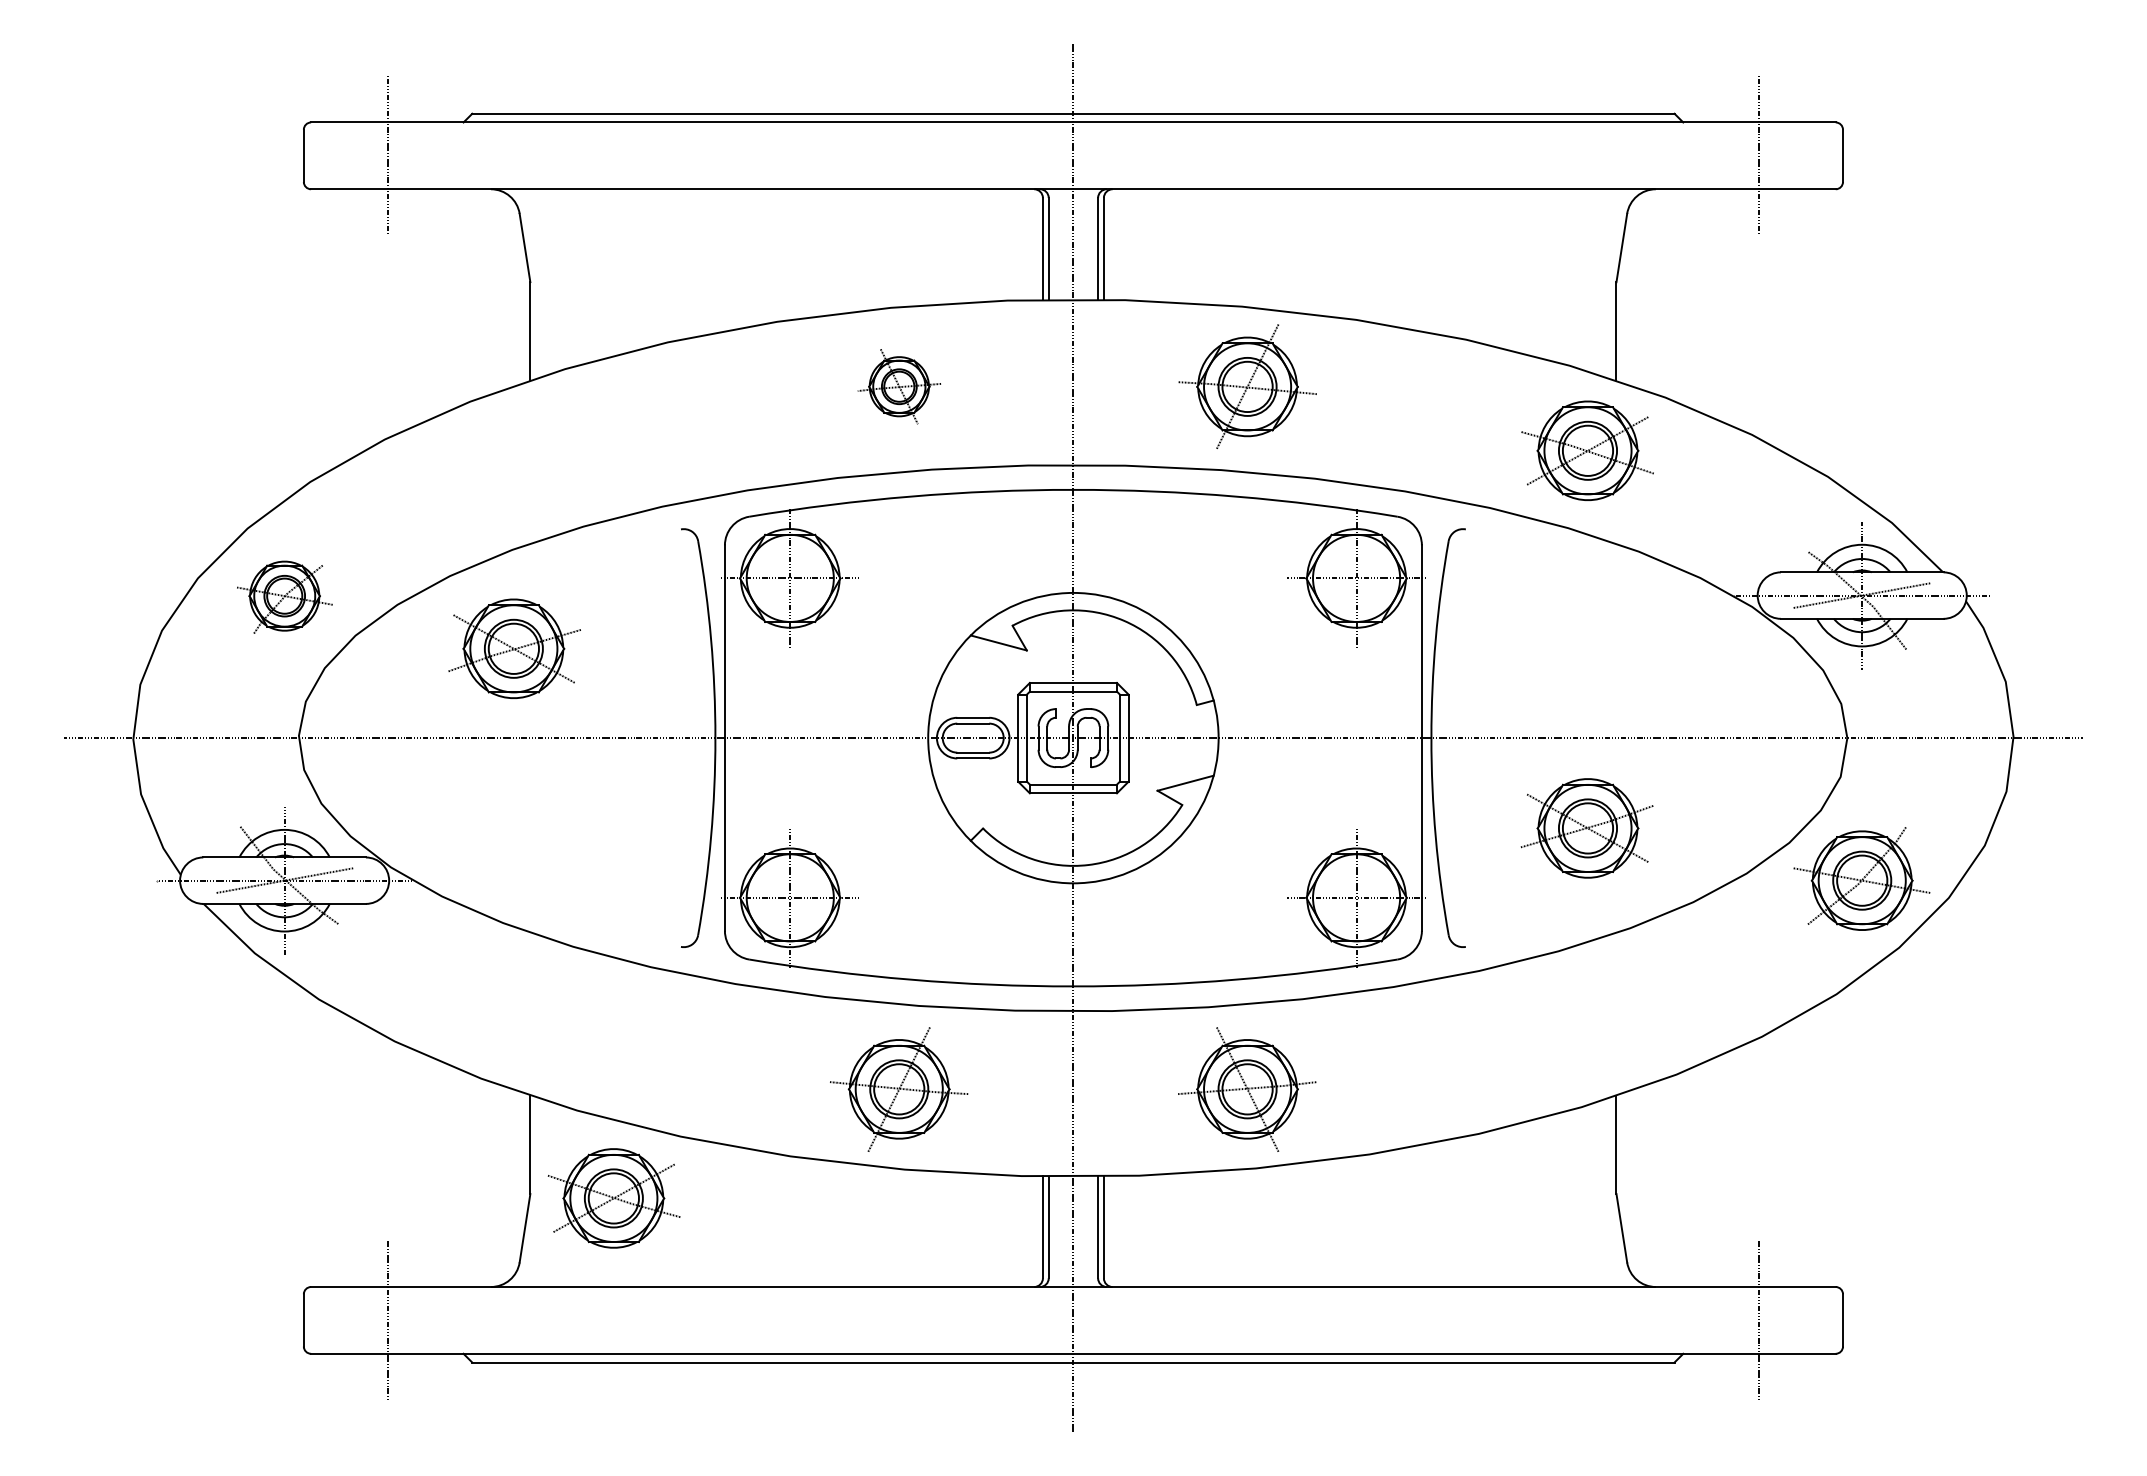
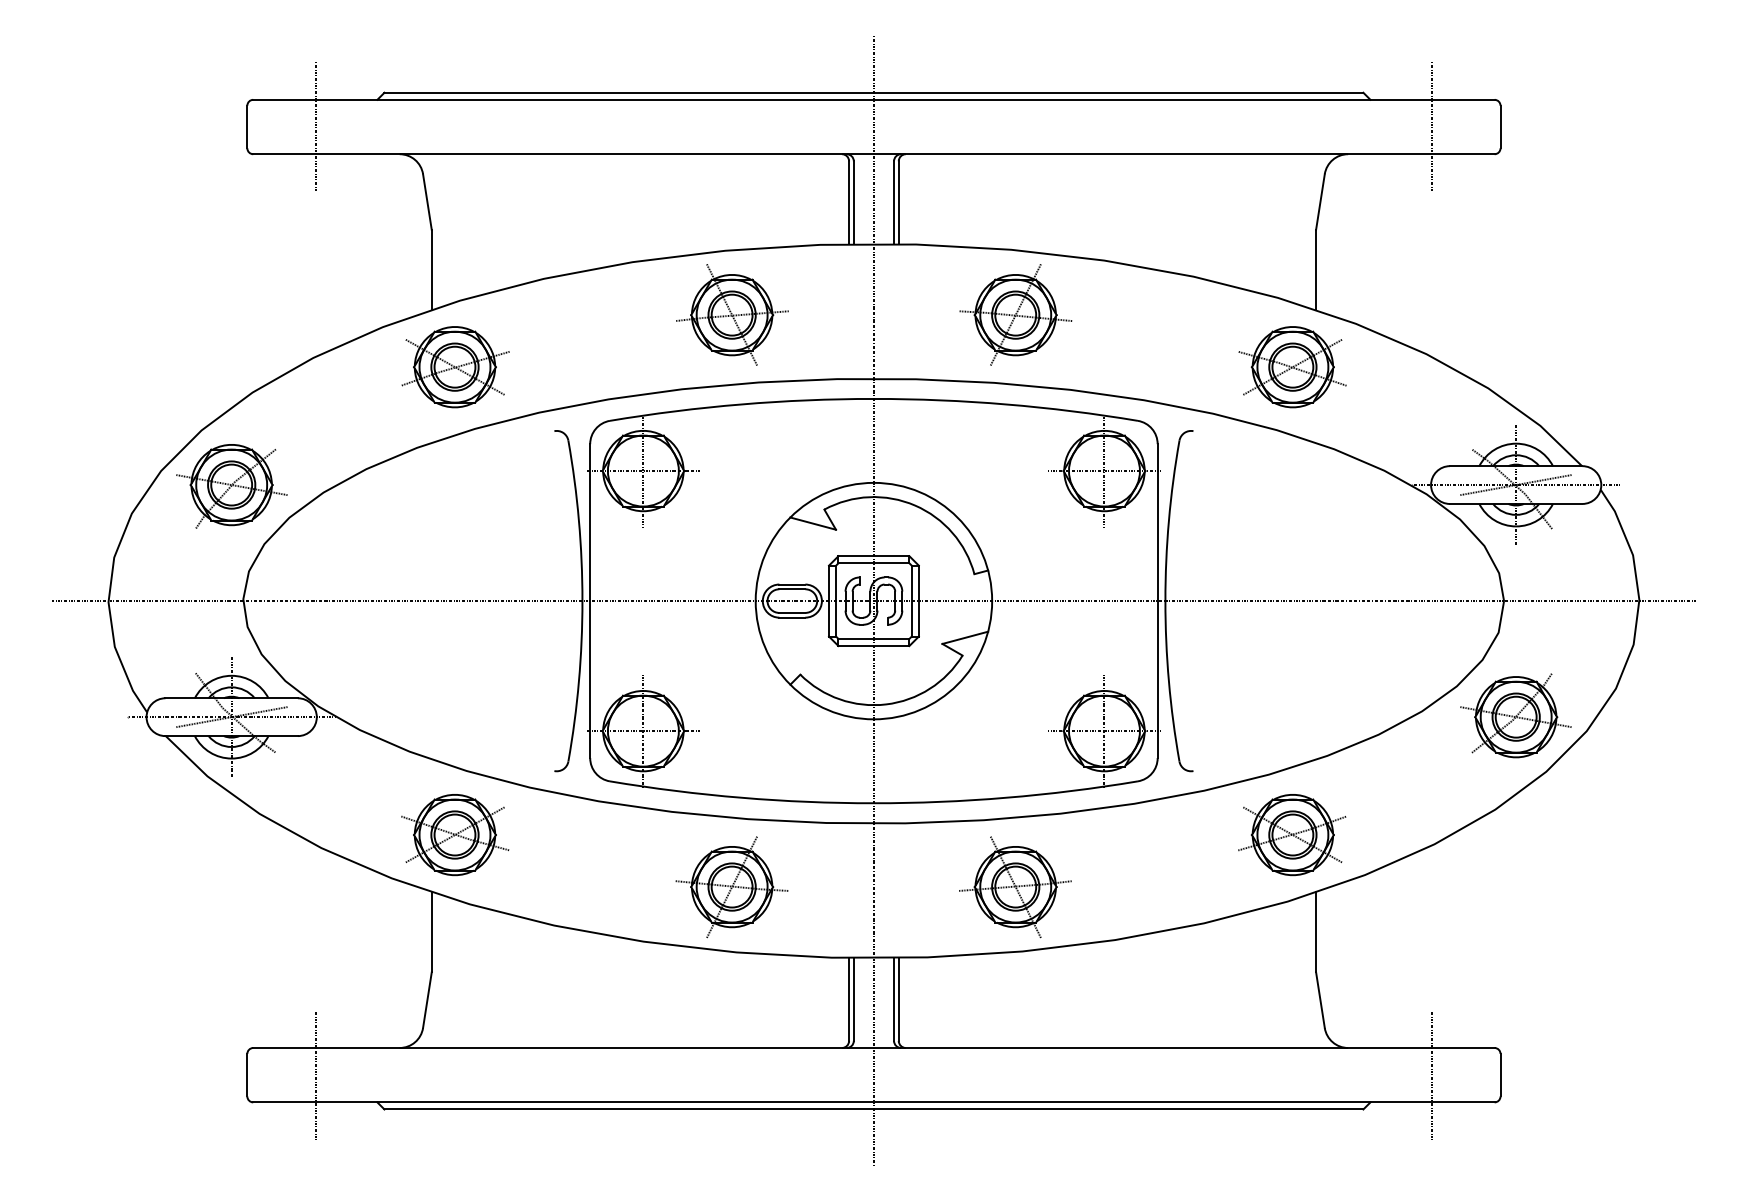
part: (899, 386) -> (732, 314), size x1.67
part: (284, 597) -> (231, 486), size x1.43
part: (514, 648) -> (455, 366), moved
part: (1586, 828) -> (1291, 835), moved
part: (613, 1198) -> (454, 835), moved

